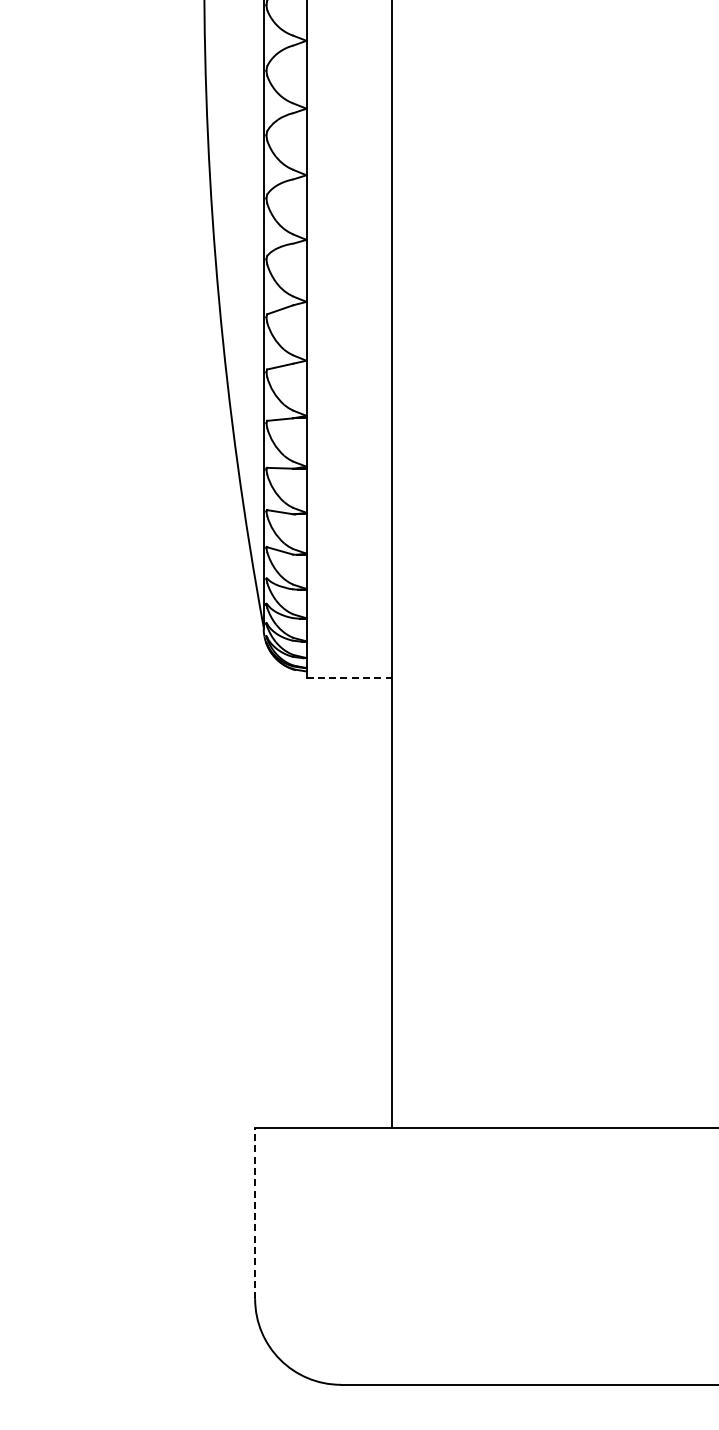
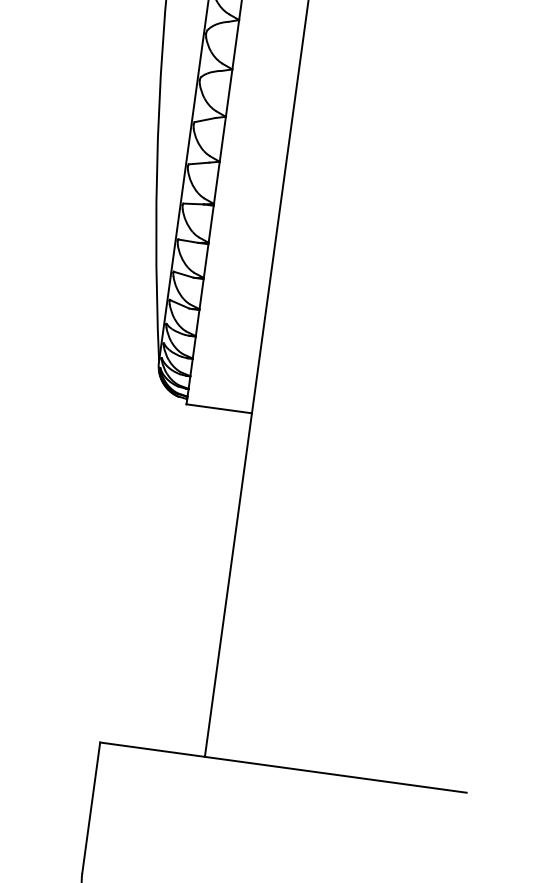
line: (349, 678) -> (219, 409), dashed -> solid
line: (255, 1213) -> (91, 808), dashed -> solid

